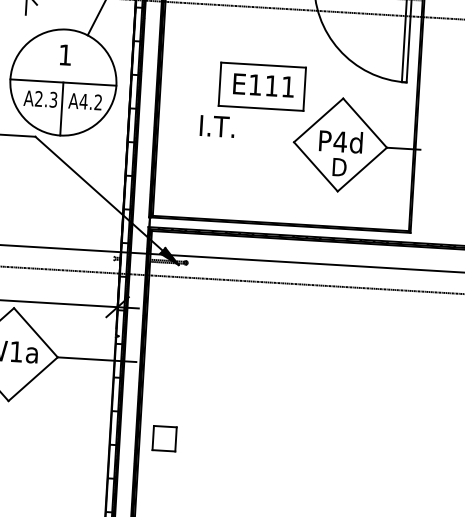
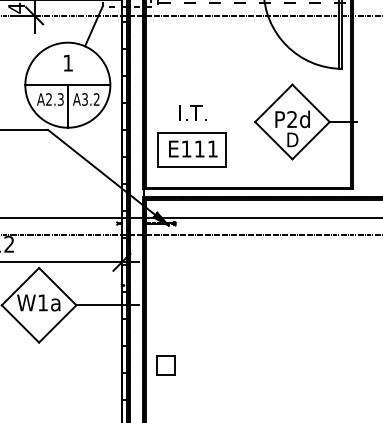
part: (261, 85) -> (191, 149), moved
text: (83, 101) -> (84, 99), A4.2 -> A3.2
text: (339, 141) -> (291, 119), P4d -> P2d

